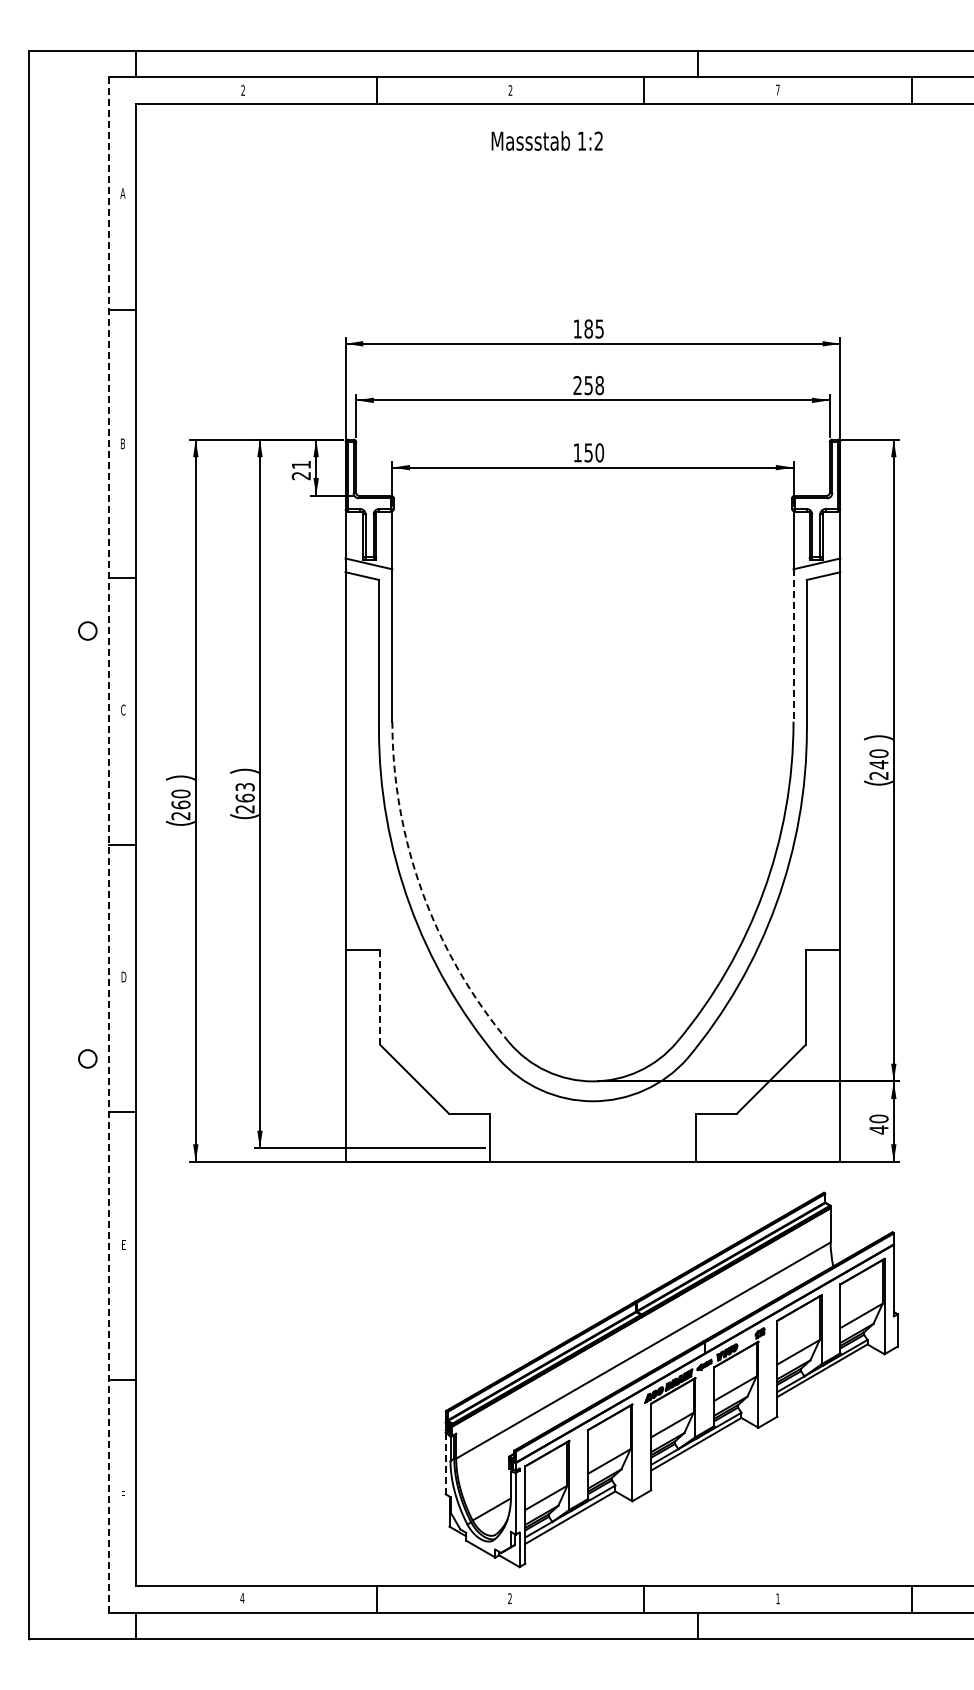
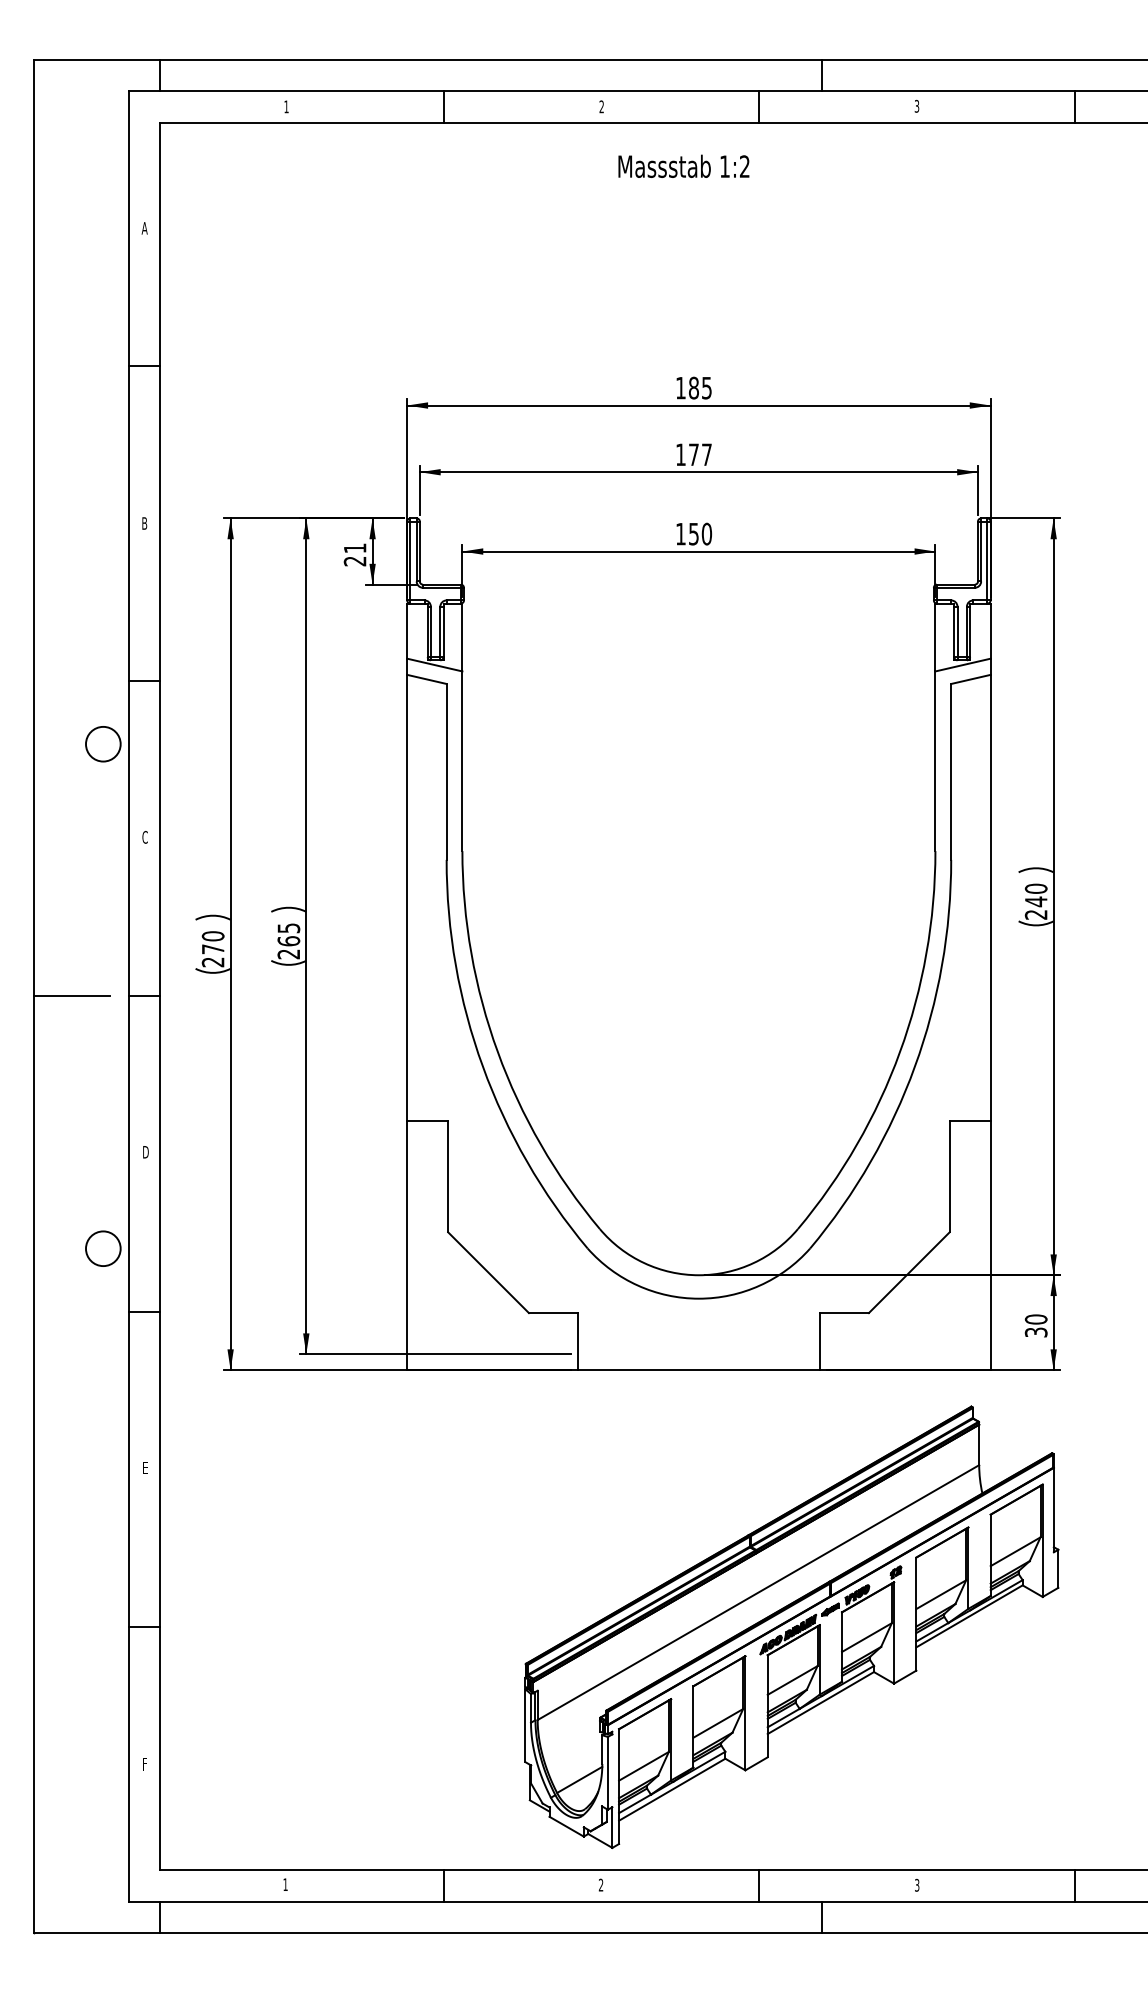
text: (777, 89) -> (916, 105), 7 -> 3
text: (242, 90) -> (285, 106), 2 -> 1
text: (546, 140) -> (683, 165), moved
text: (588, 385) -> (693, 454), 258 -> 177
circle: (87, 630) -> (102, 743), size x1.67
line: (793, 646) -> (935, 762), dashed -> solid
text: (244, 786) -> (288, 927), 263 -> 265
text: (180, 804) -> (212, 948), 260 -> 270
line: (61, 845) -> (72, 997), added
line: (109, 845) -> (128, 997), dashed -> solid
arc: (422, 892) -> (497, 1052), dashed -> solid
line: (380, 997) -> (448, 1176), dashed -> solid
circle: (87, 1058) -> (102, 1248), size x1.67
text: (878, 1129) -> (1035, 1331), 40 -> 30
line: (445, 1463) -> (525, 1725), dashed -> solid
text: (242, 1598) -> (285, 1884), 4 -> 1
text: (777, 1598) -> (916, 1884), 1 -> 3

